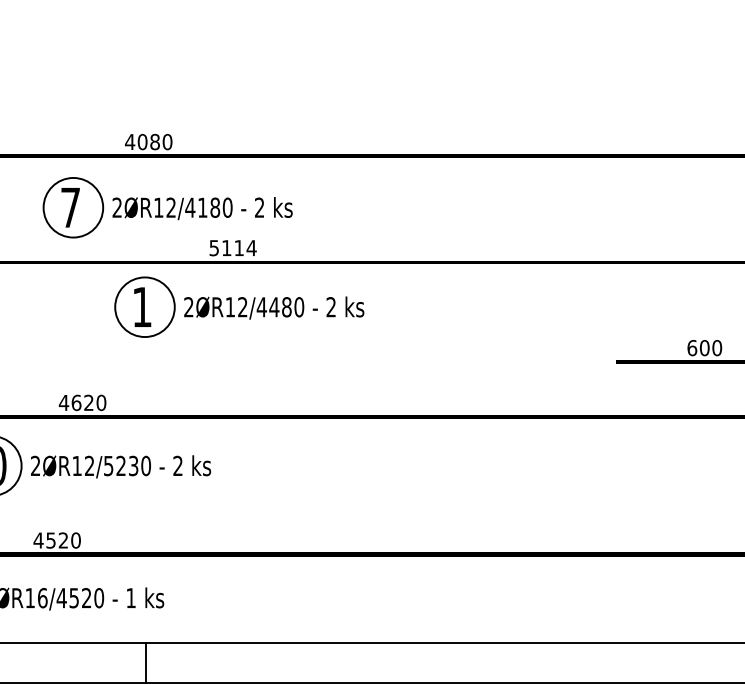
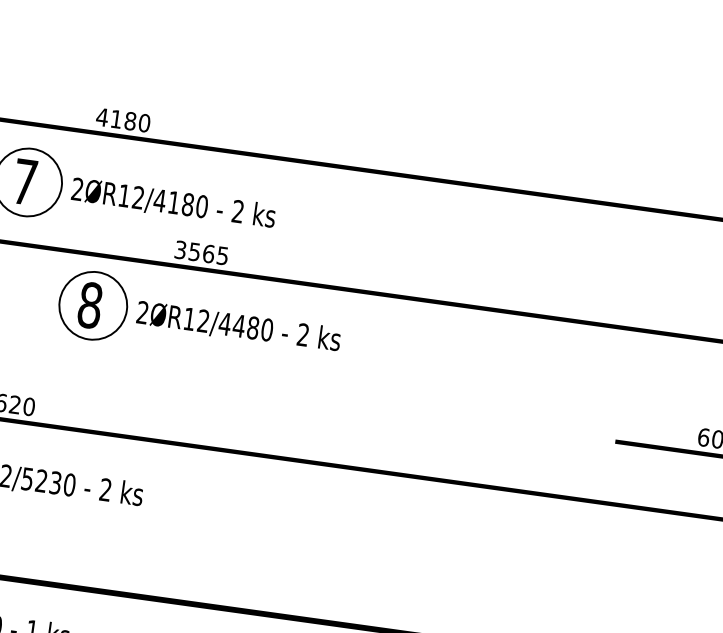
text: (142, 141) -> (116, 118), 4080 -> 4180
text: (233, 248) -> (202, 253), 5114 -> 3565
text: (142, 306) -> (90, 304), 1 -> 8

